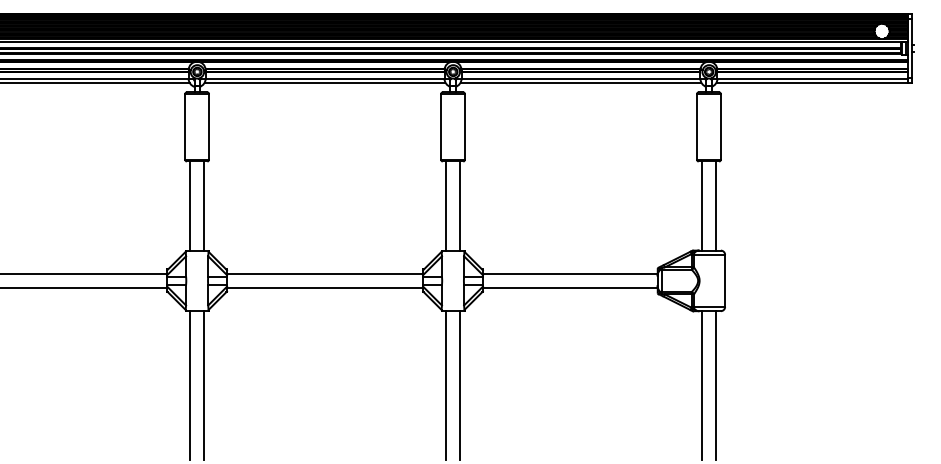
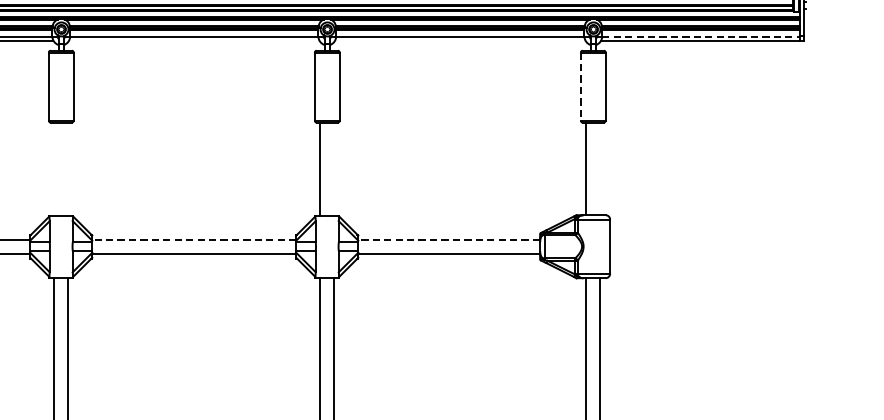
line: (813, 78) -> (702, 36), solid -> dashed
line: (324, 82) -> (193, 40), removed
line: (580, 82) -> (459, 40), removed
line: (696, 126) -> (580, 86), solid -> dashed
line: (715, 205) -> (600, 168), removed
line: (190, 206) -> (54, 169), removed
line: (203, 206) -> (67, 169), removed
line: (459, 206) -> (334, 169), removed
line: (324, 274) -> (193, 240), solid -> dashed
line: (569, 274) -> (448, 240), solid -> dashed

